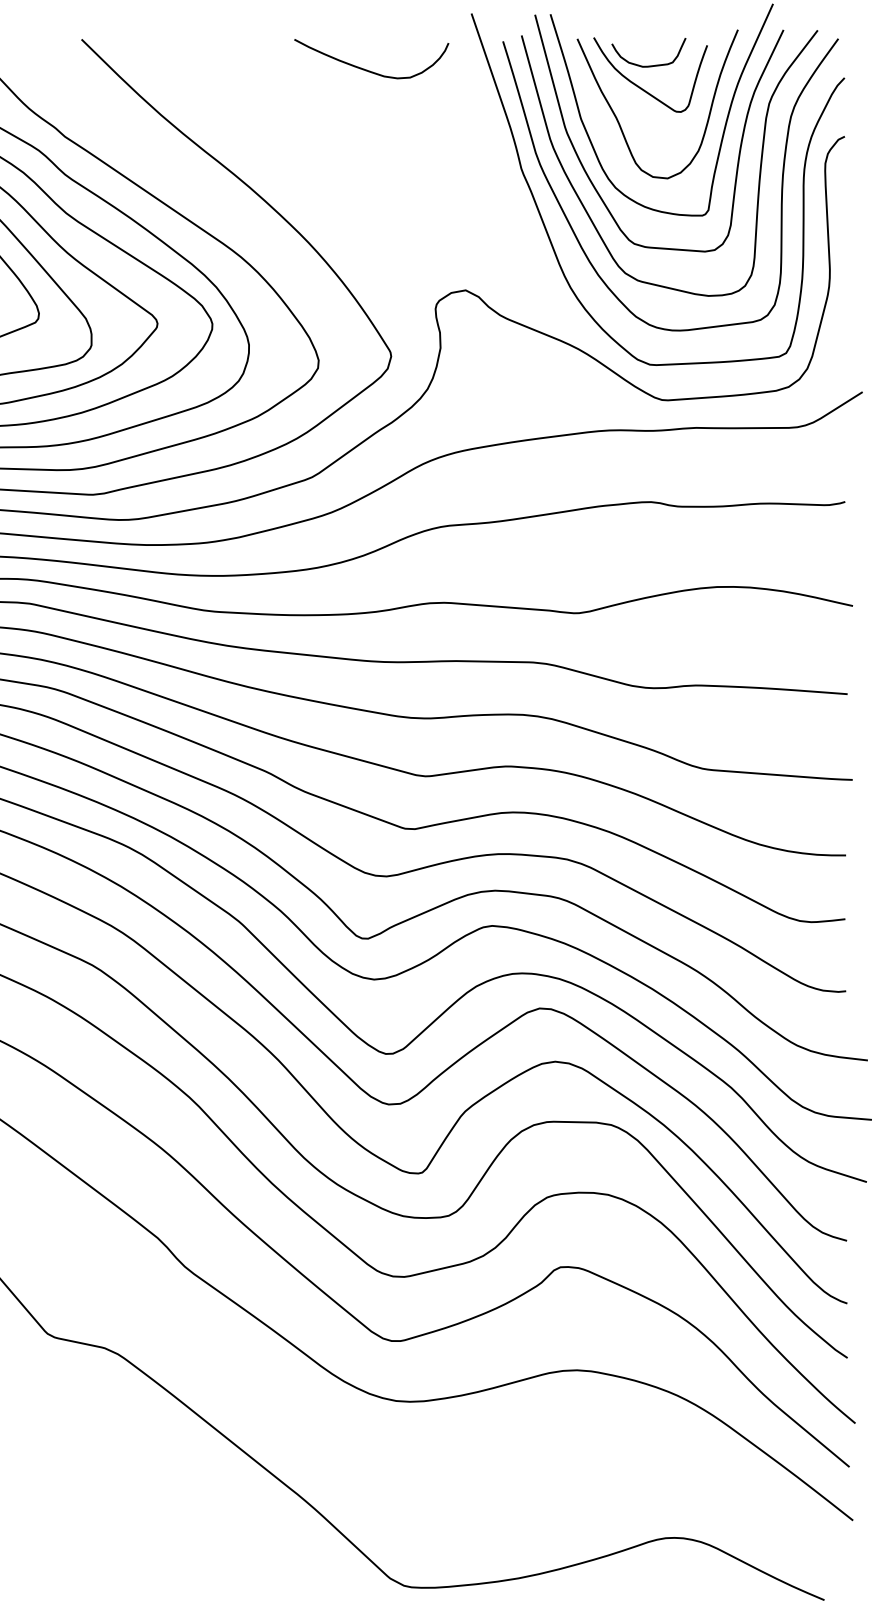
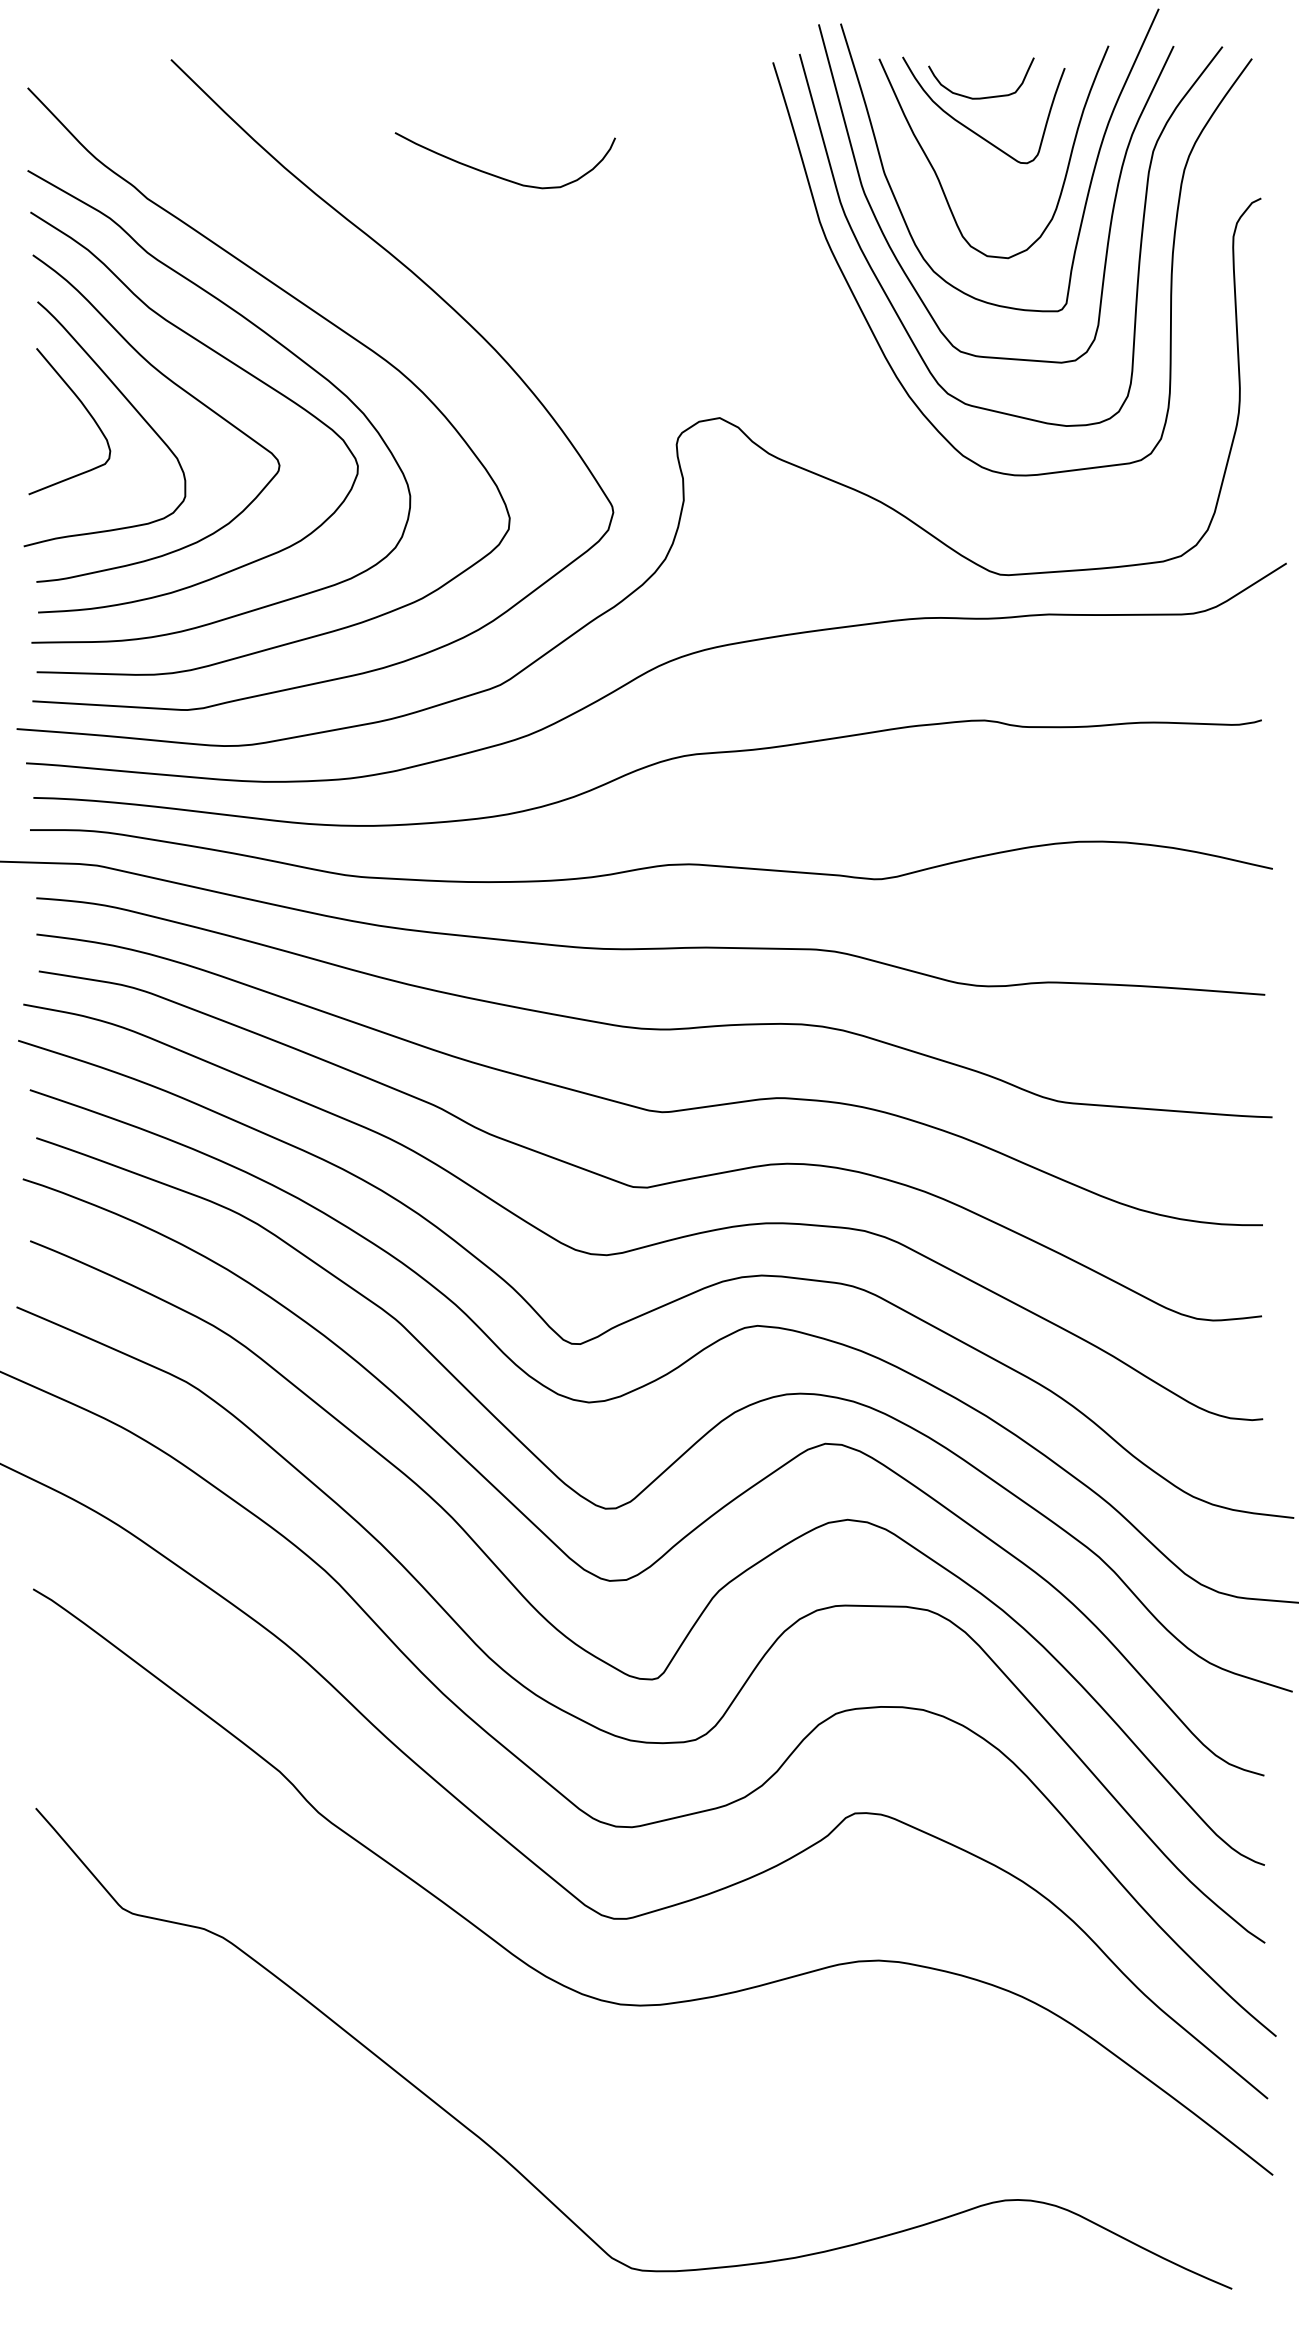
curve: (368, 70) -> (500, 176), moved
curve: (547, 231) -> (836, 333), removed

